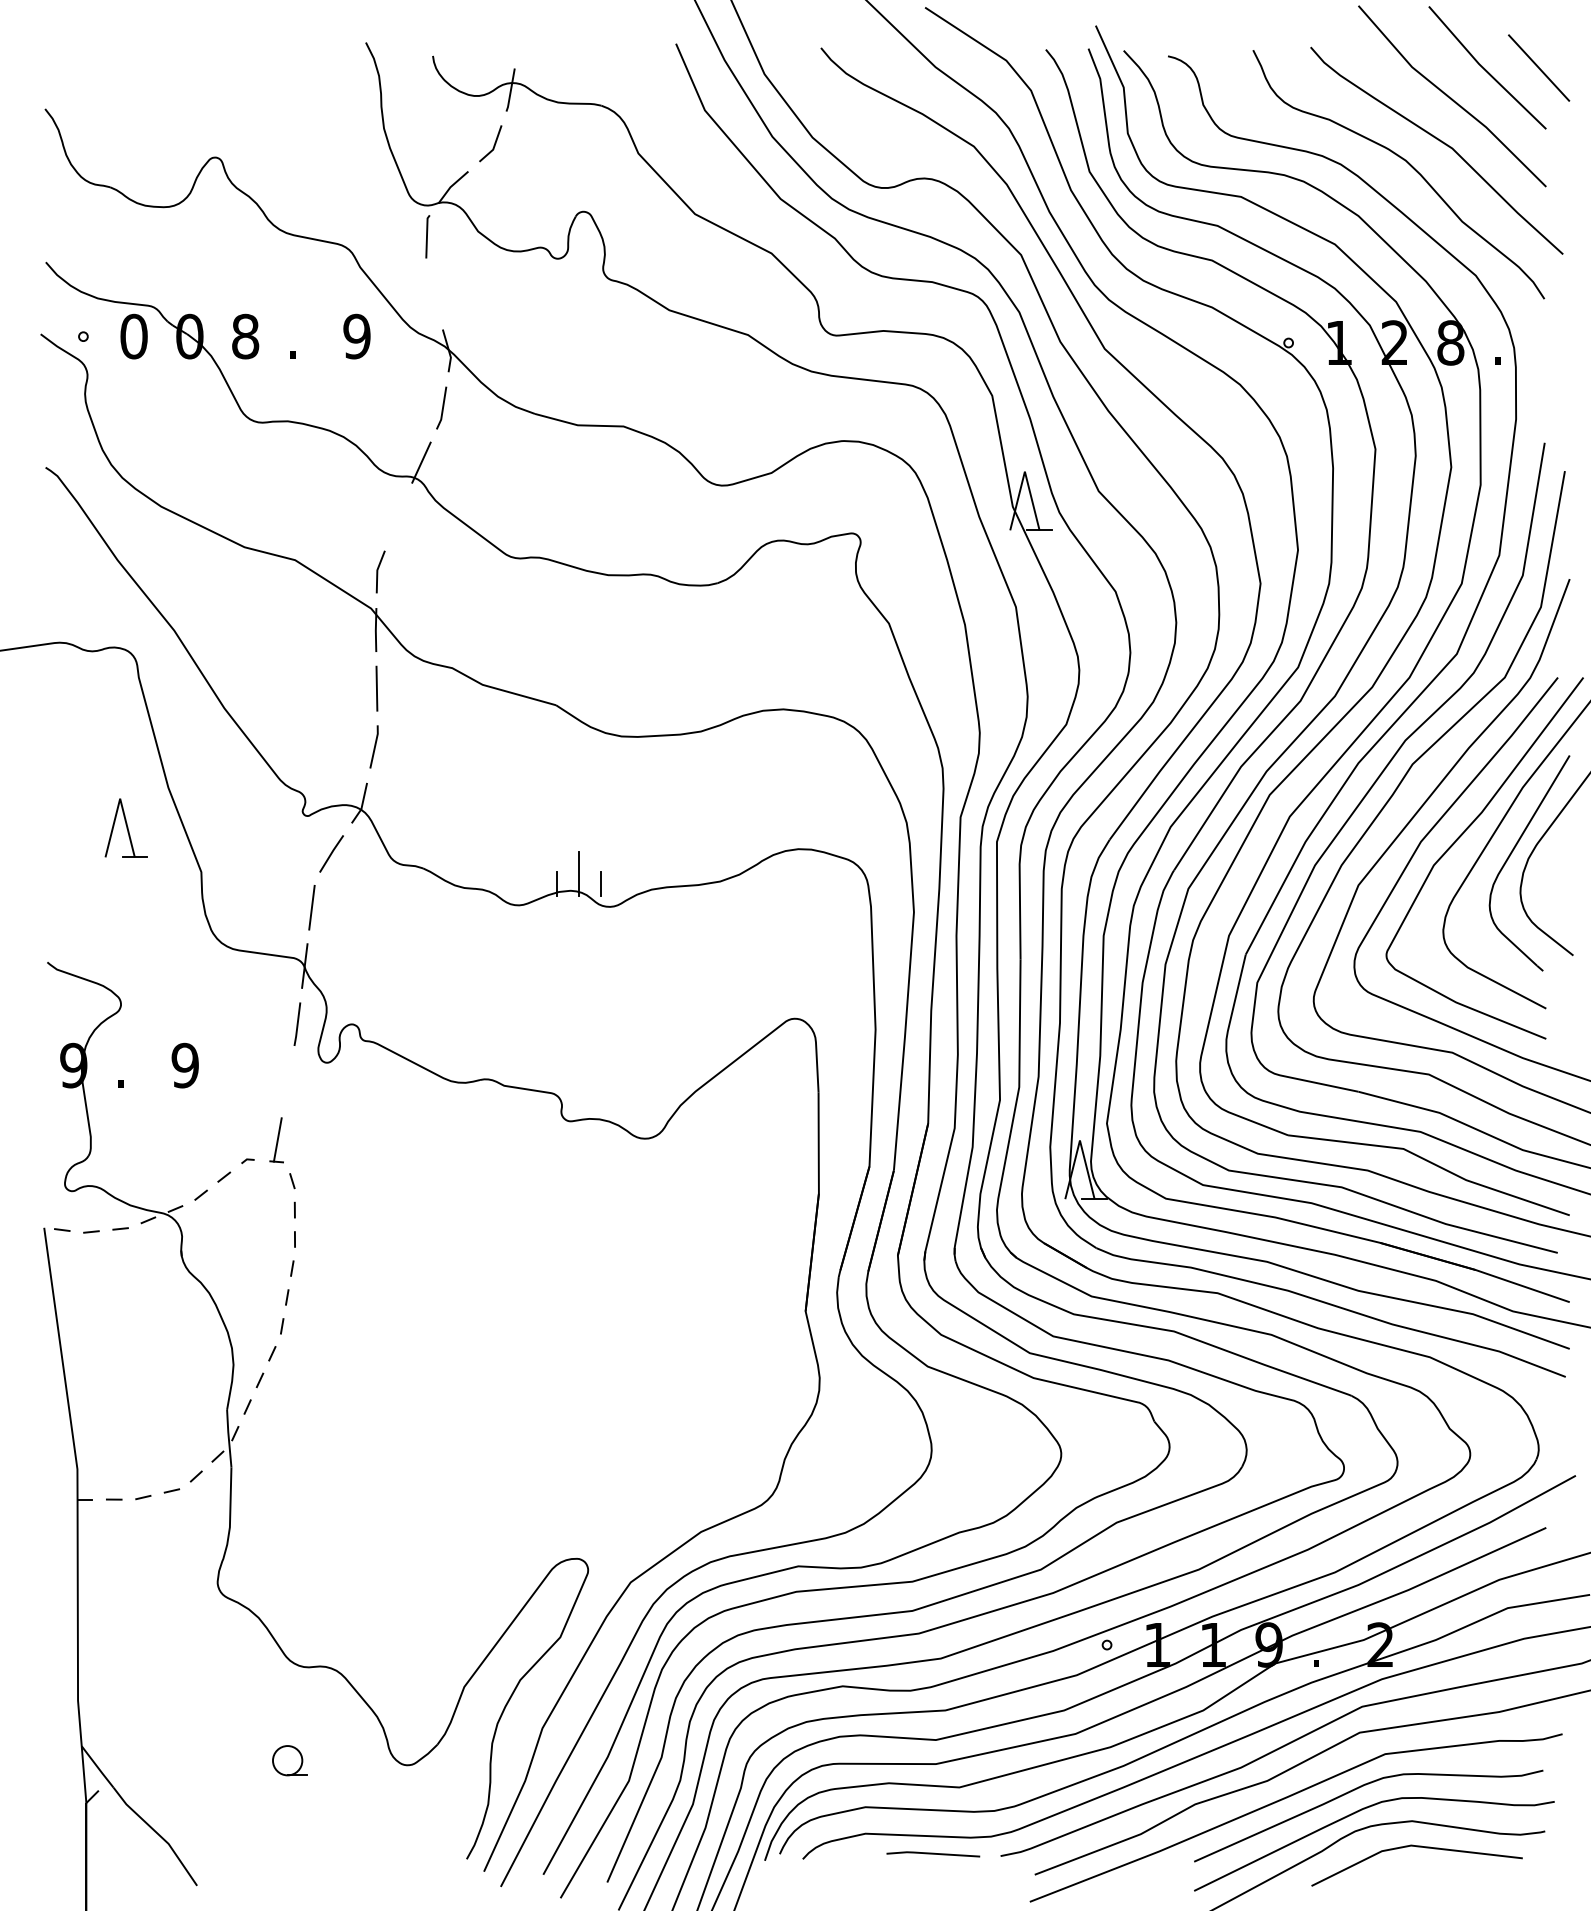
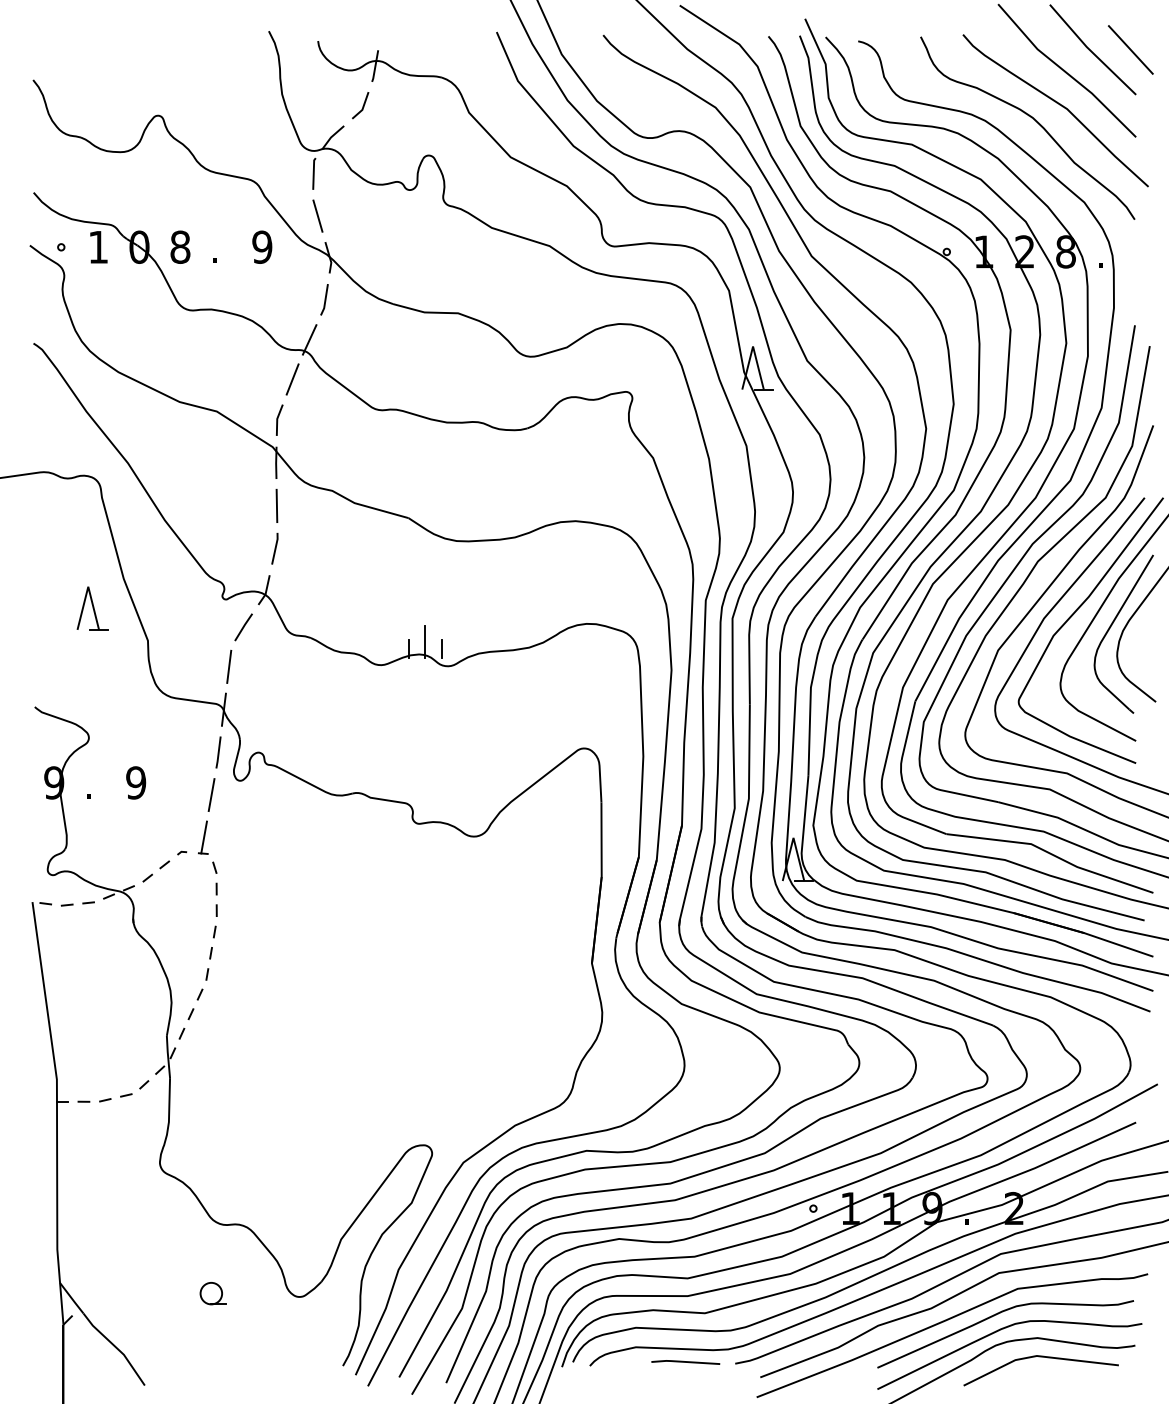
line: (432, 293) -> (317, 215), added
text: (134, 335) -> (98, 246), 0 -> 1
line: (398, 516) -> (292, 379), added
line: (287, 1081) -> (211, 794), added

